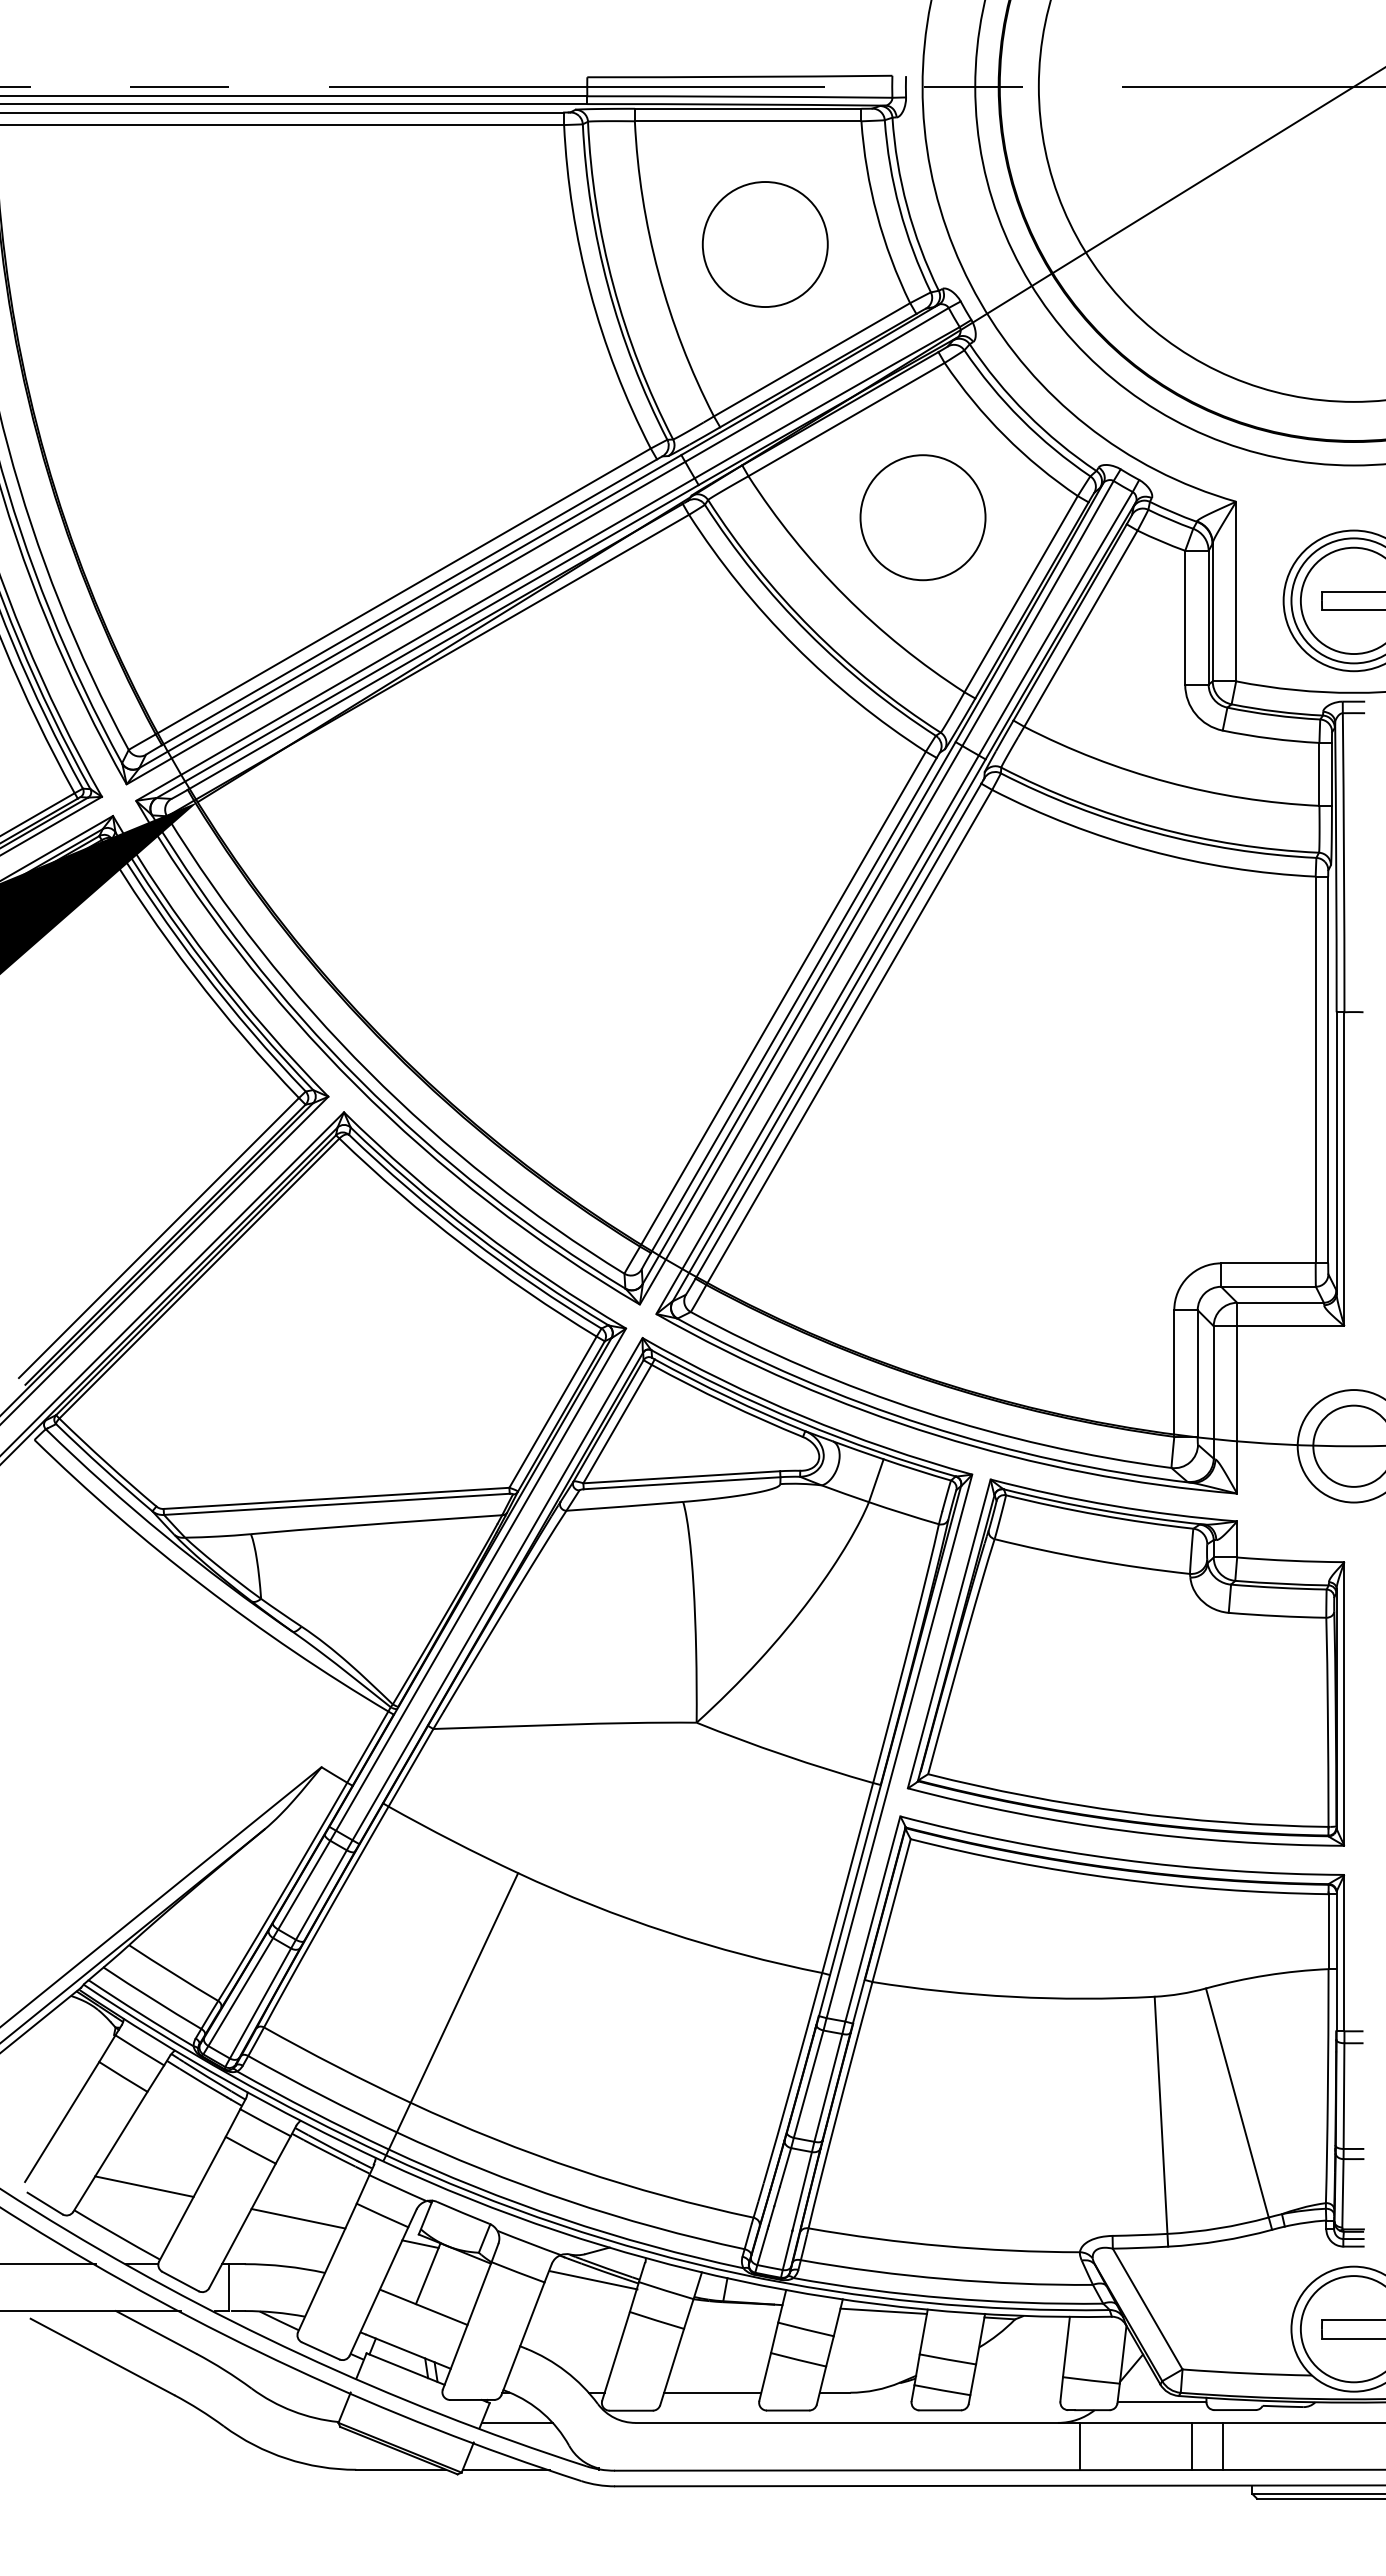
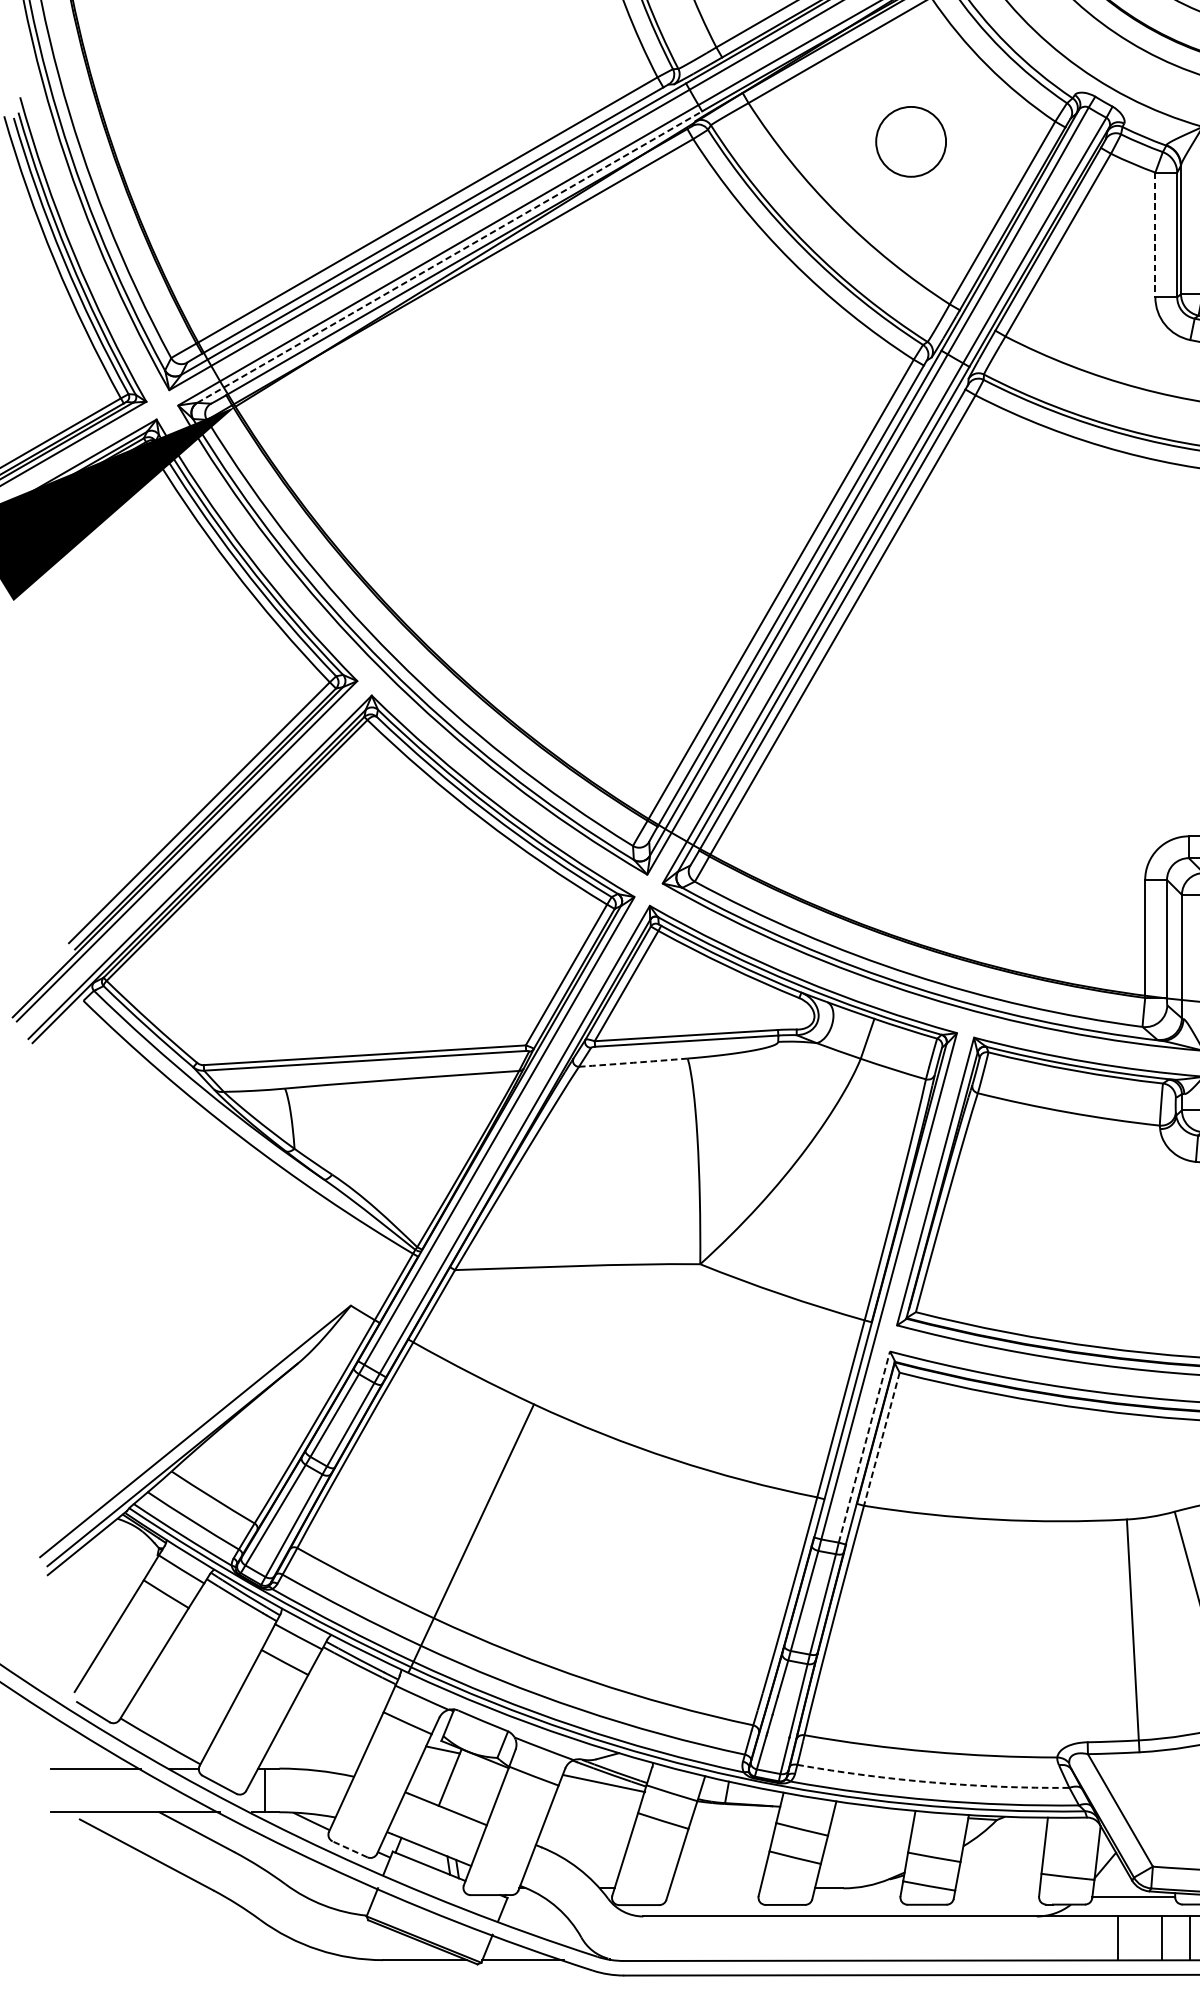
circle: (922, 517) -> (910, 141), size x0.6
line: (1185, 617) -> (1155, 234), solid -> dashed
line: (427, 641) -> (449, 257), solid -> dashed
arc: (624, 1506) -> (633, 1062), solid -> dashed
line: (891, 1910) -> (881, 1439), solid -> dashed
line: (872, 1918) -> (864, 1446), solid -> dashed
line: (144, 2186) -> (185, 1696), removed
line: (298, 2218) -> (329, 1726), removed
arc: (946, 2279) -> (933, 1782), solid -> dashed
line: (883, 2310) -> (874, 1811), removed
line: (320, 2350) -> (349, 1849), solid -> dashed
line: (712, 2392) -> (715, 1888), removed
line: (516, 2422) -> (532, 1916), removed
line: (1080, 2445) -> (1118, 1937), moved

